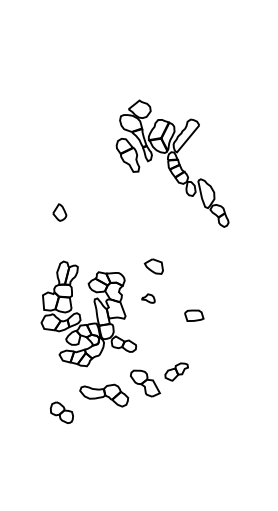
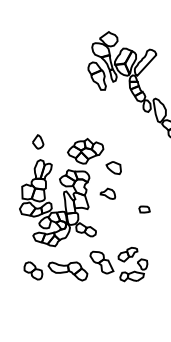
part: (59, 212) -> (37, 141), moved
part: (117, 247) -> (84, 150), added
part: (148, 298) -> (108, 193), size x1.43
part: (193, 315) -> (143, 209), size x0.71
part: (184, 390) -> (133, 270), added
part: (61, 412) -> (33, 270), moved

